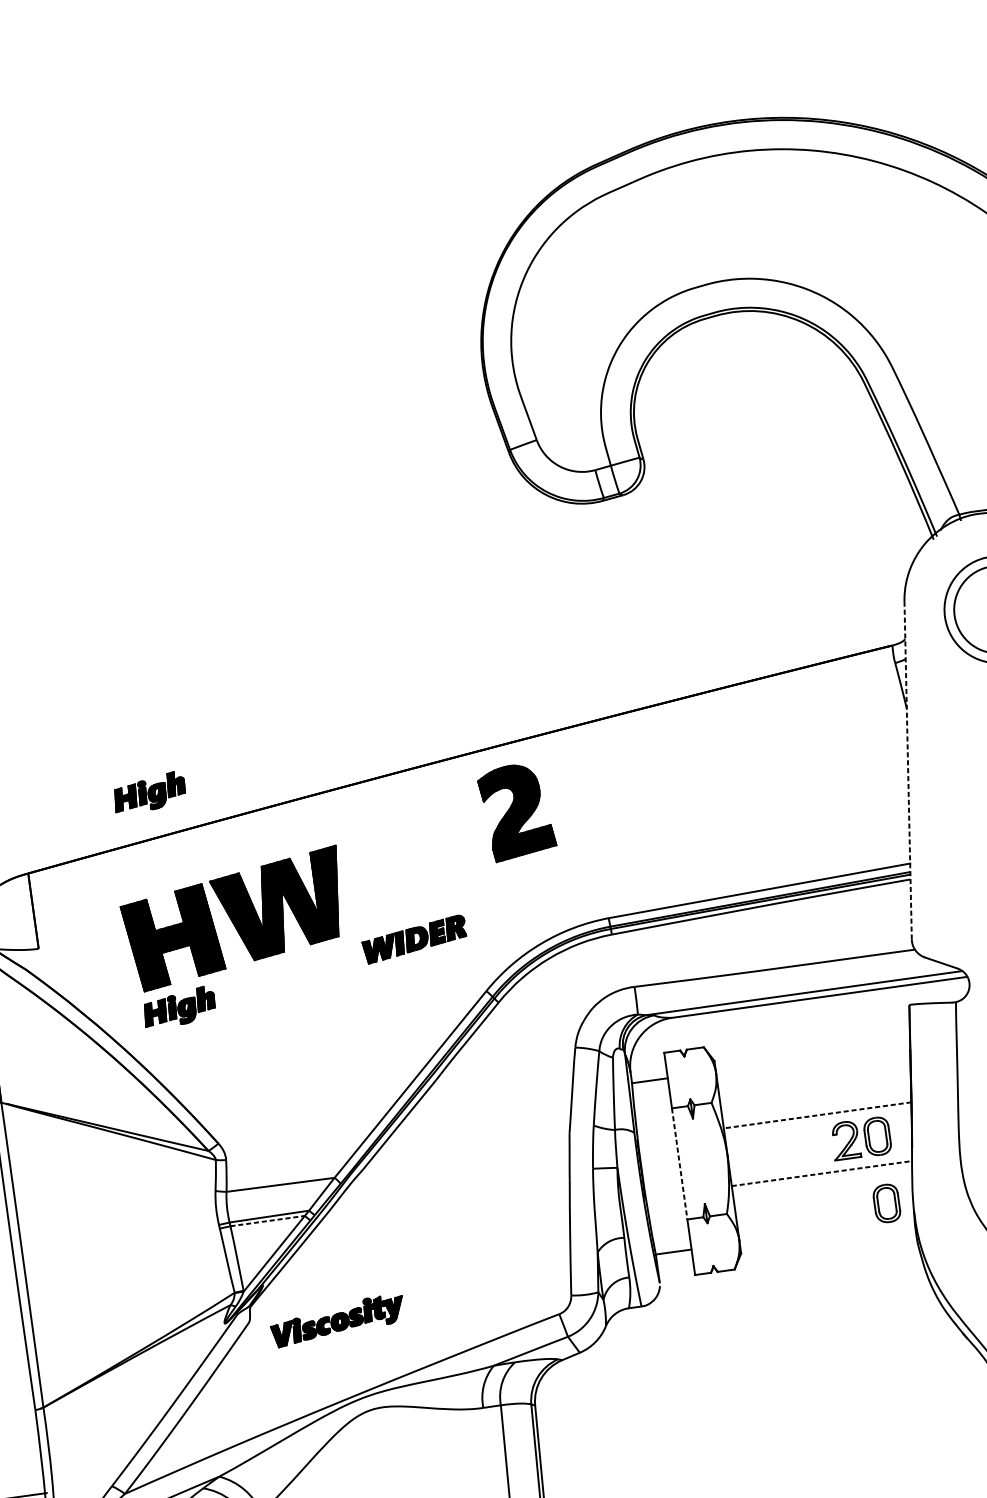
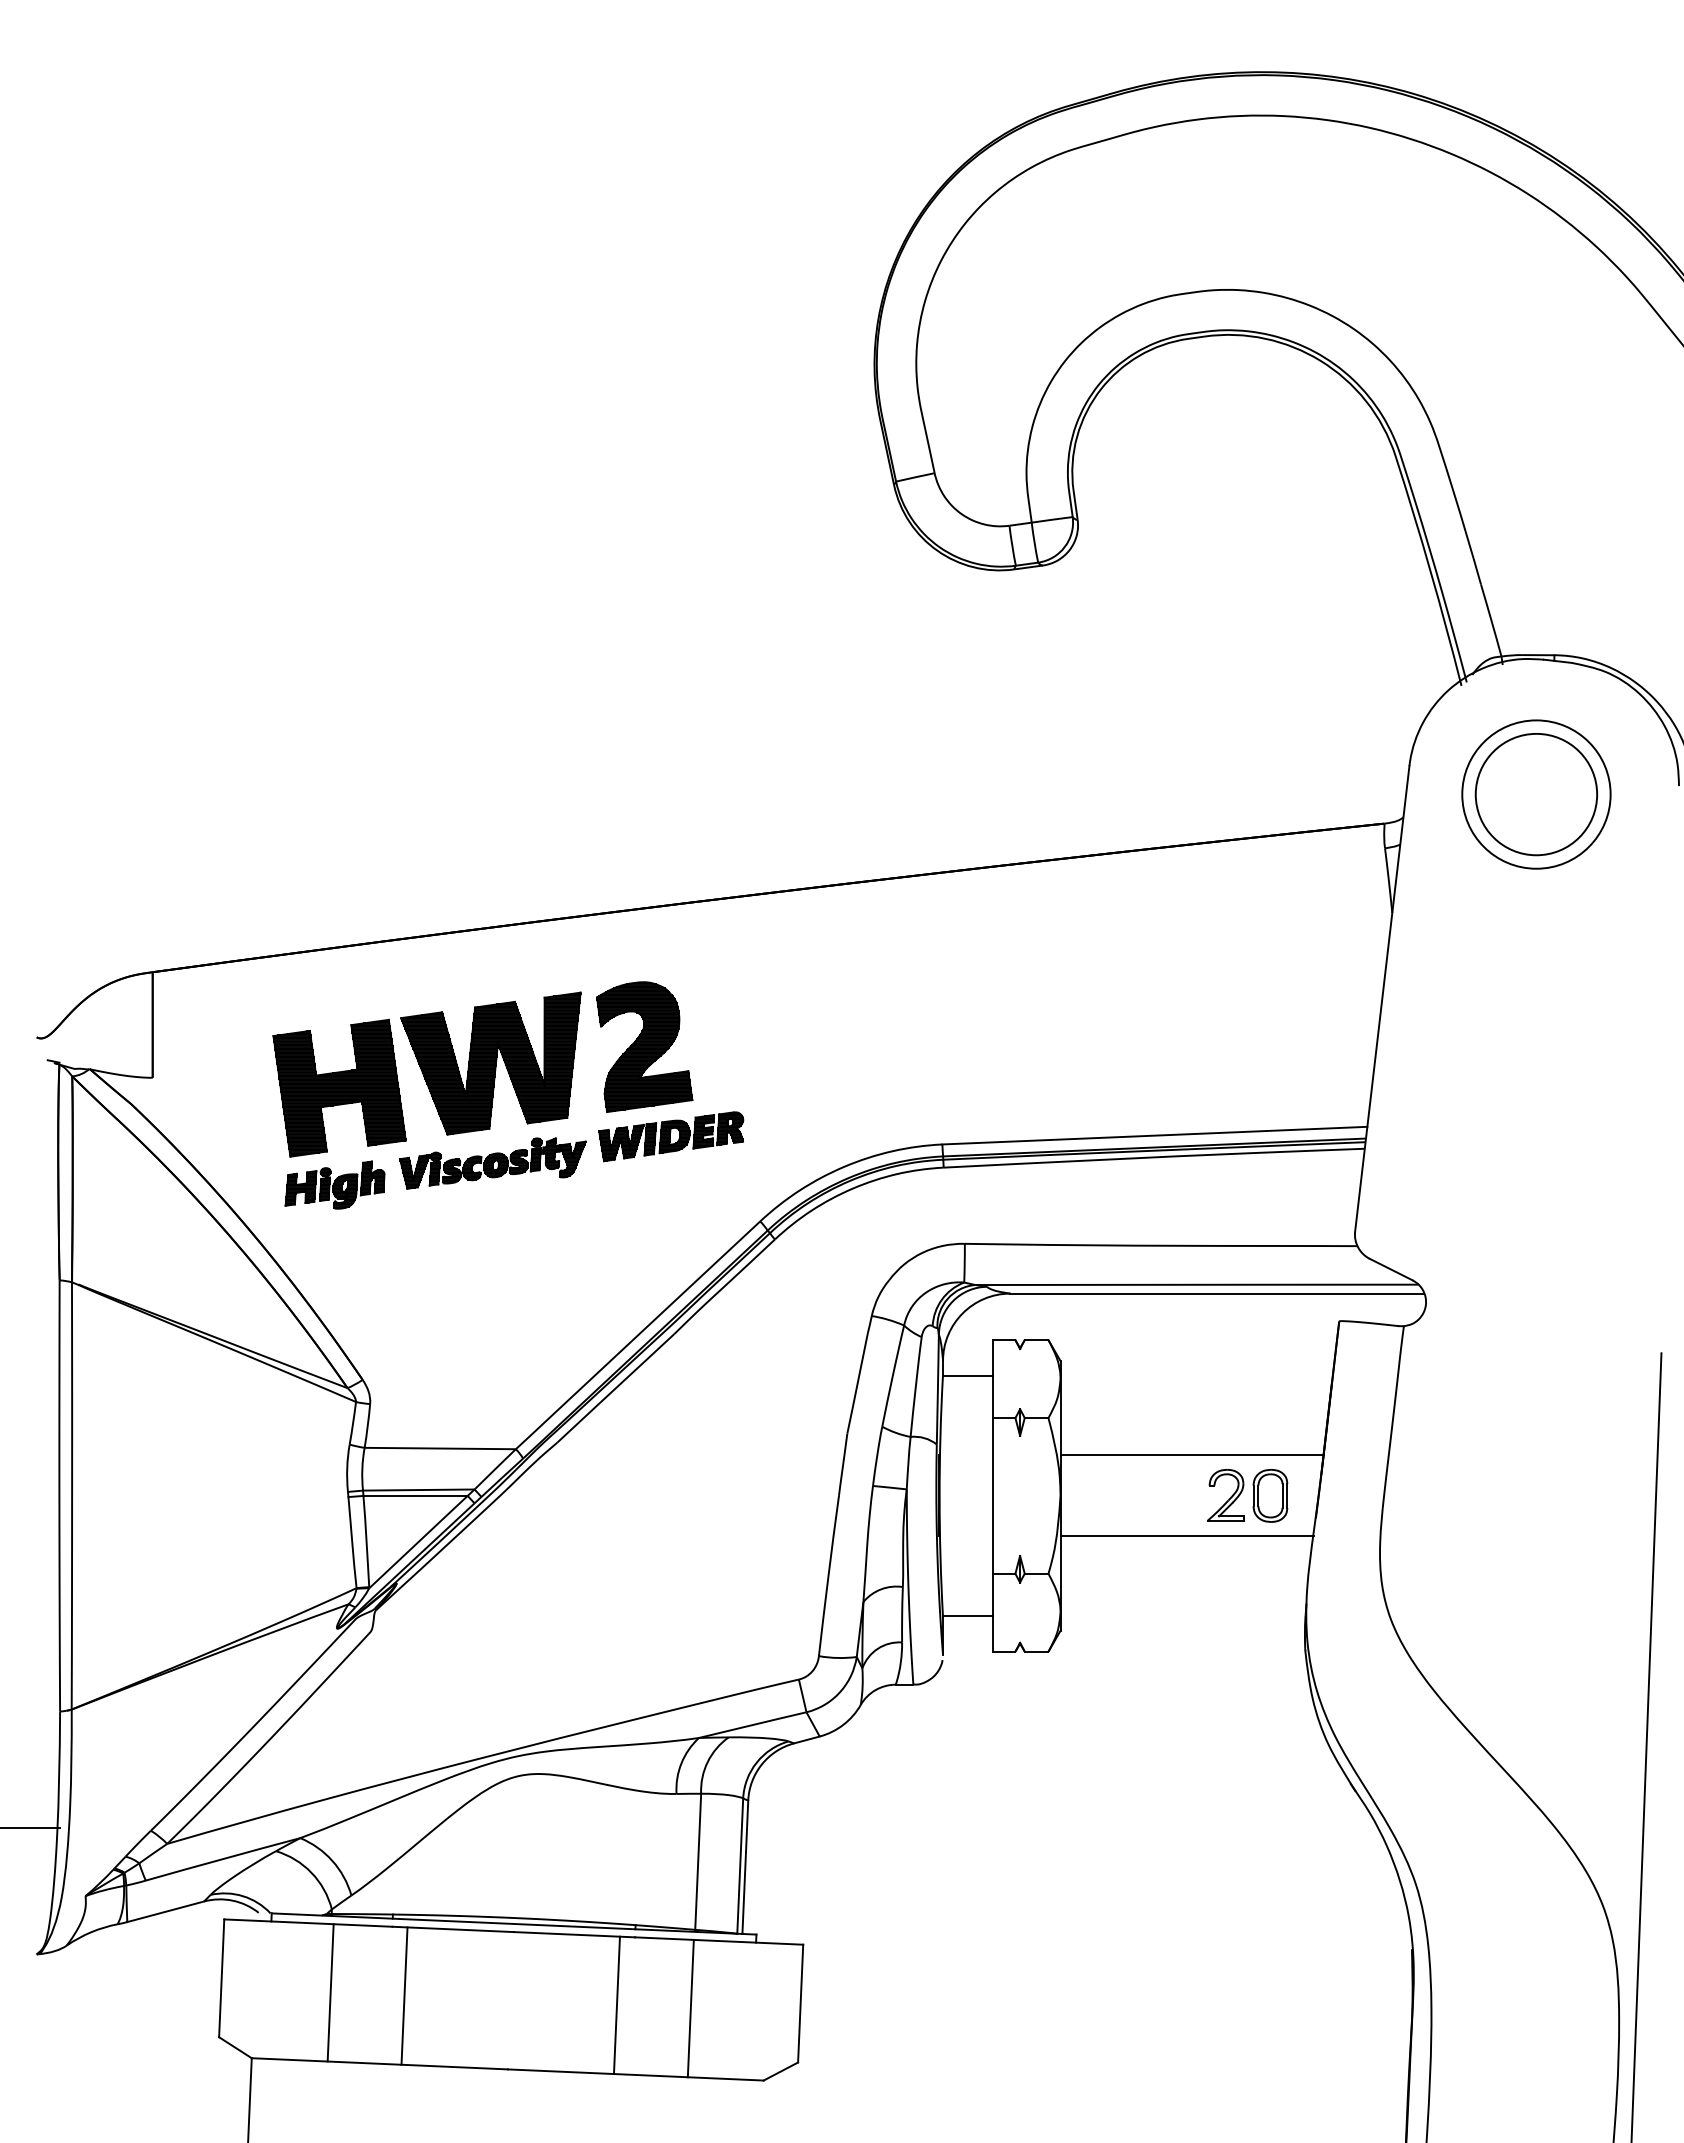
line: (908, 770) -> (1382, 998), dashed -> solid
part: (149, 792) -> (334, 883), removed
part: (516, 811) -> (644, 1046), moved
line: (817, 1115) -> (1192, 1455), dashed -> solid
line: (679, 1163) -> (993, 1495), dashed -> solid
line: (822, 1173) -> (1187, 1536), dashed -> solid
part: (886, 1203) -> (1270, 1589), removed
line: (268, 1220) -> (416, 1495), dashed -> solid
part: (337, 1320) -> (492, 1163), moved

